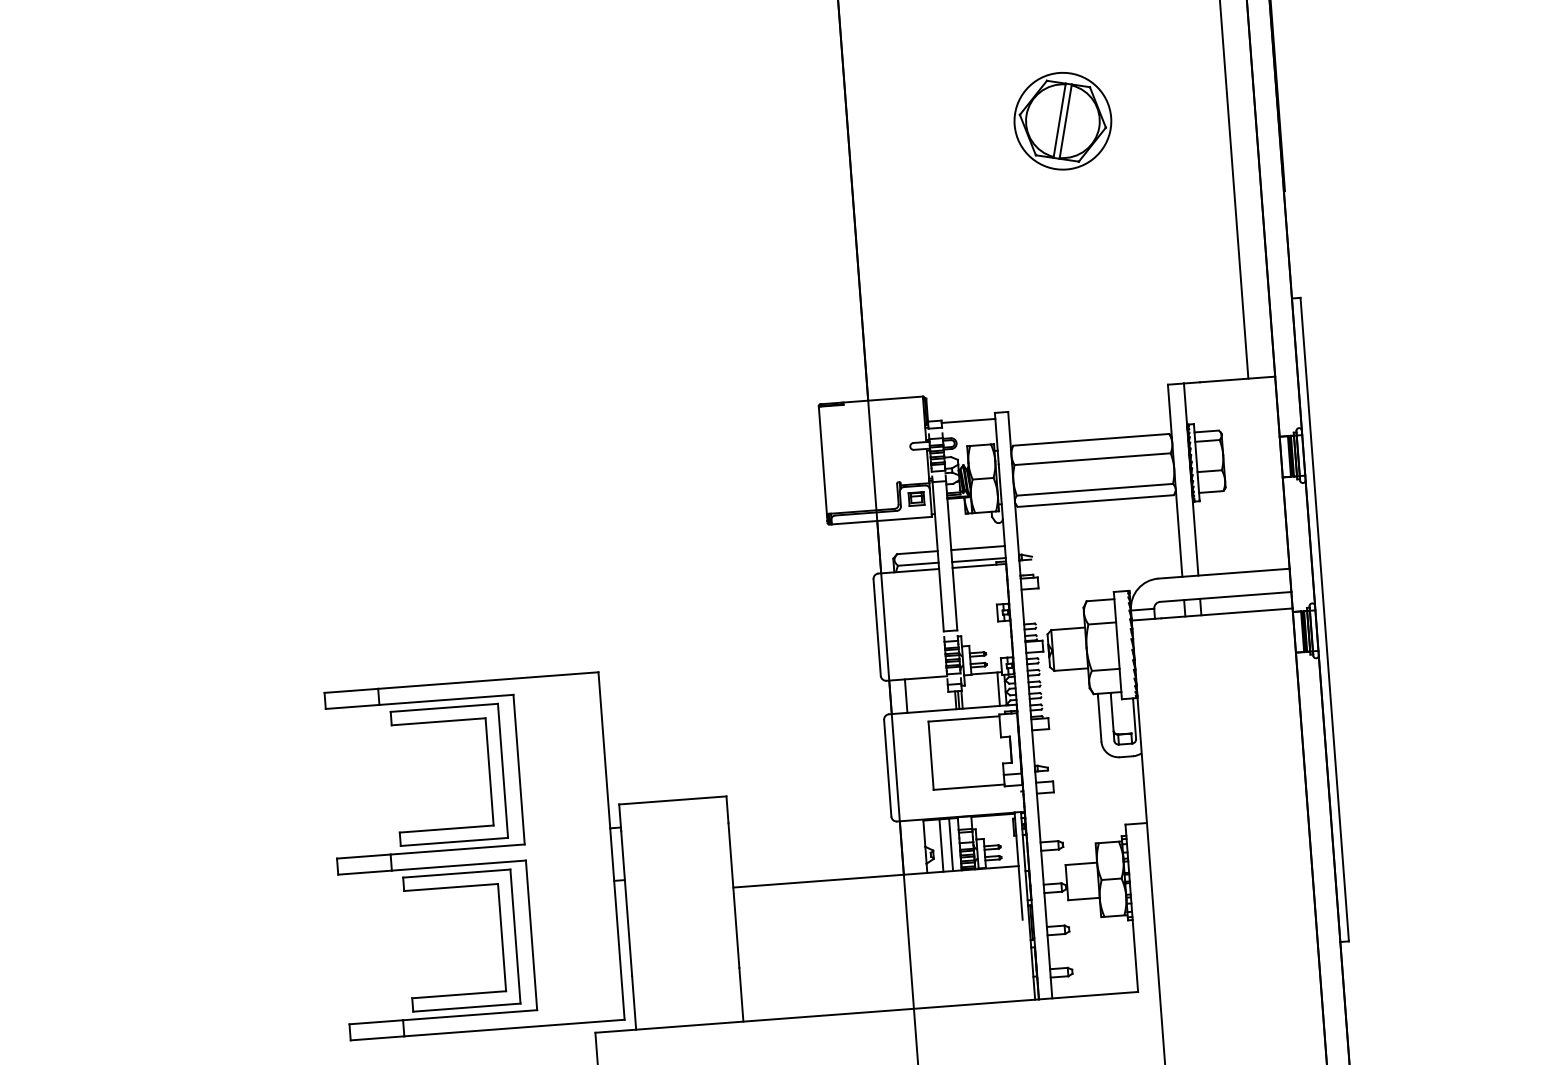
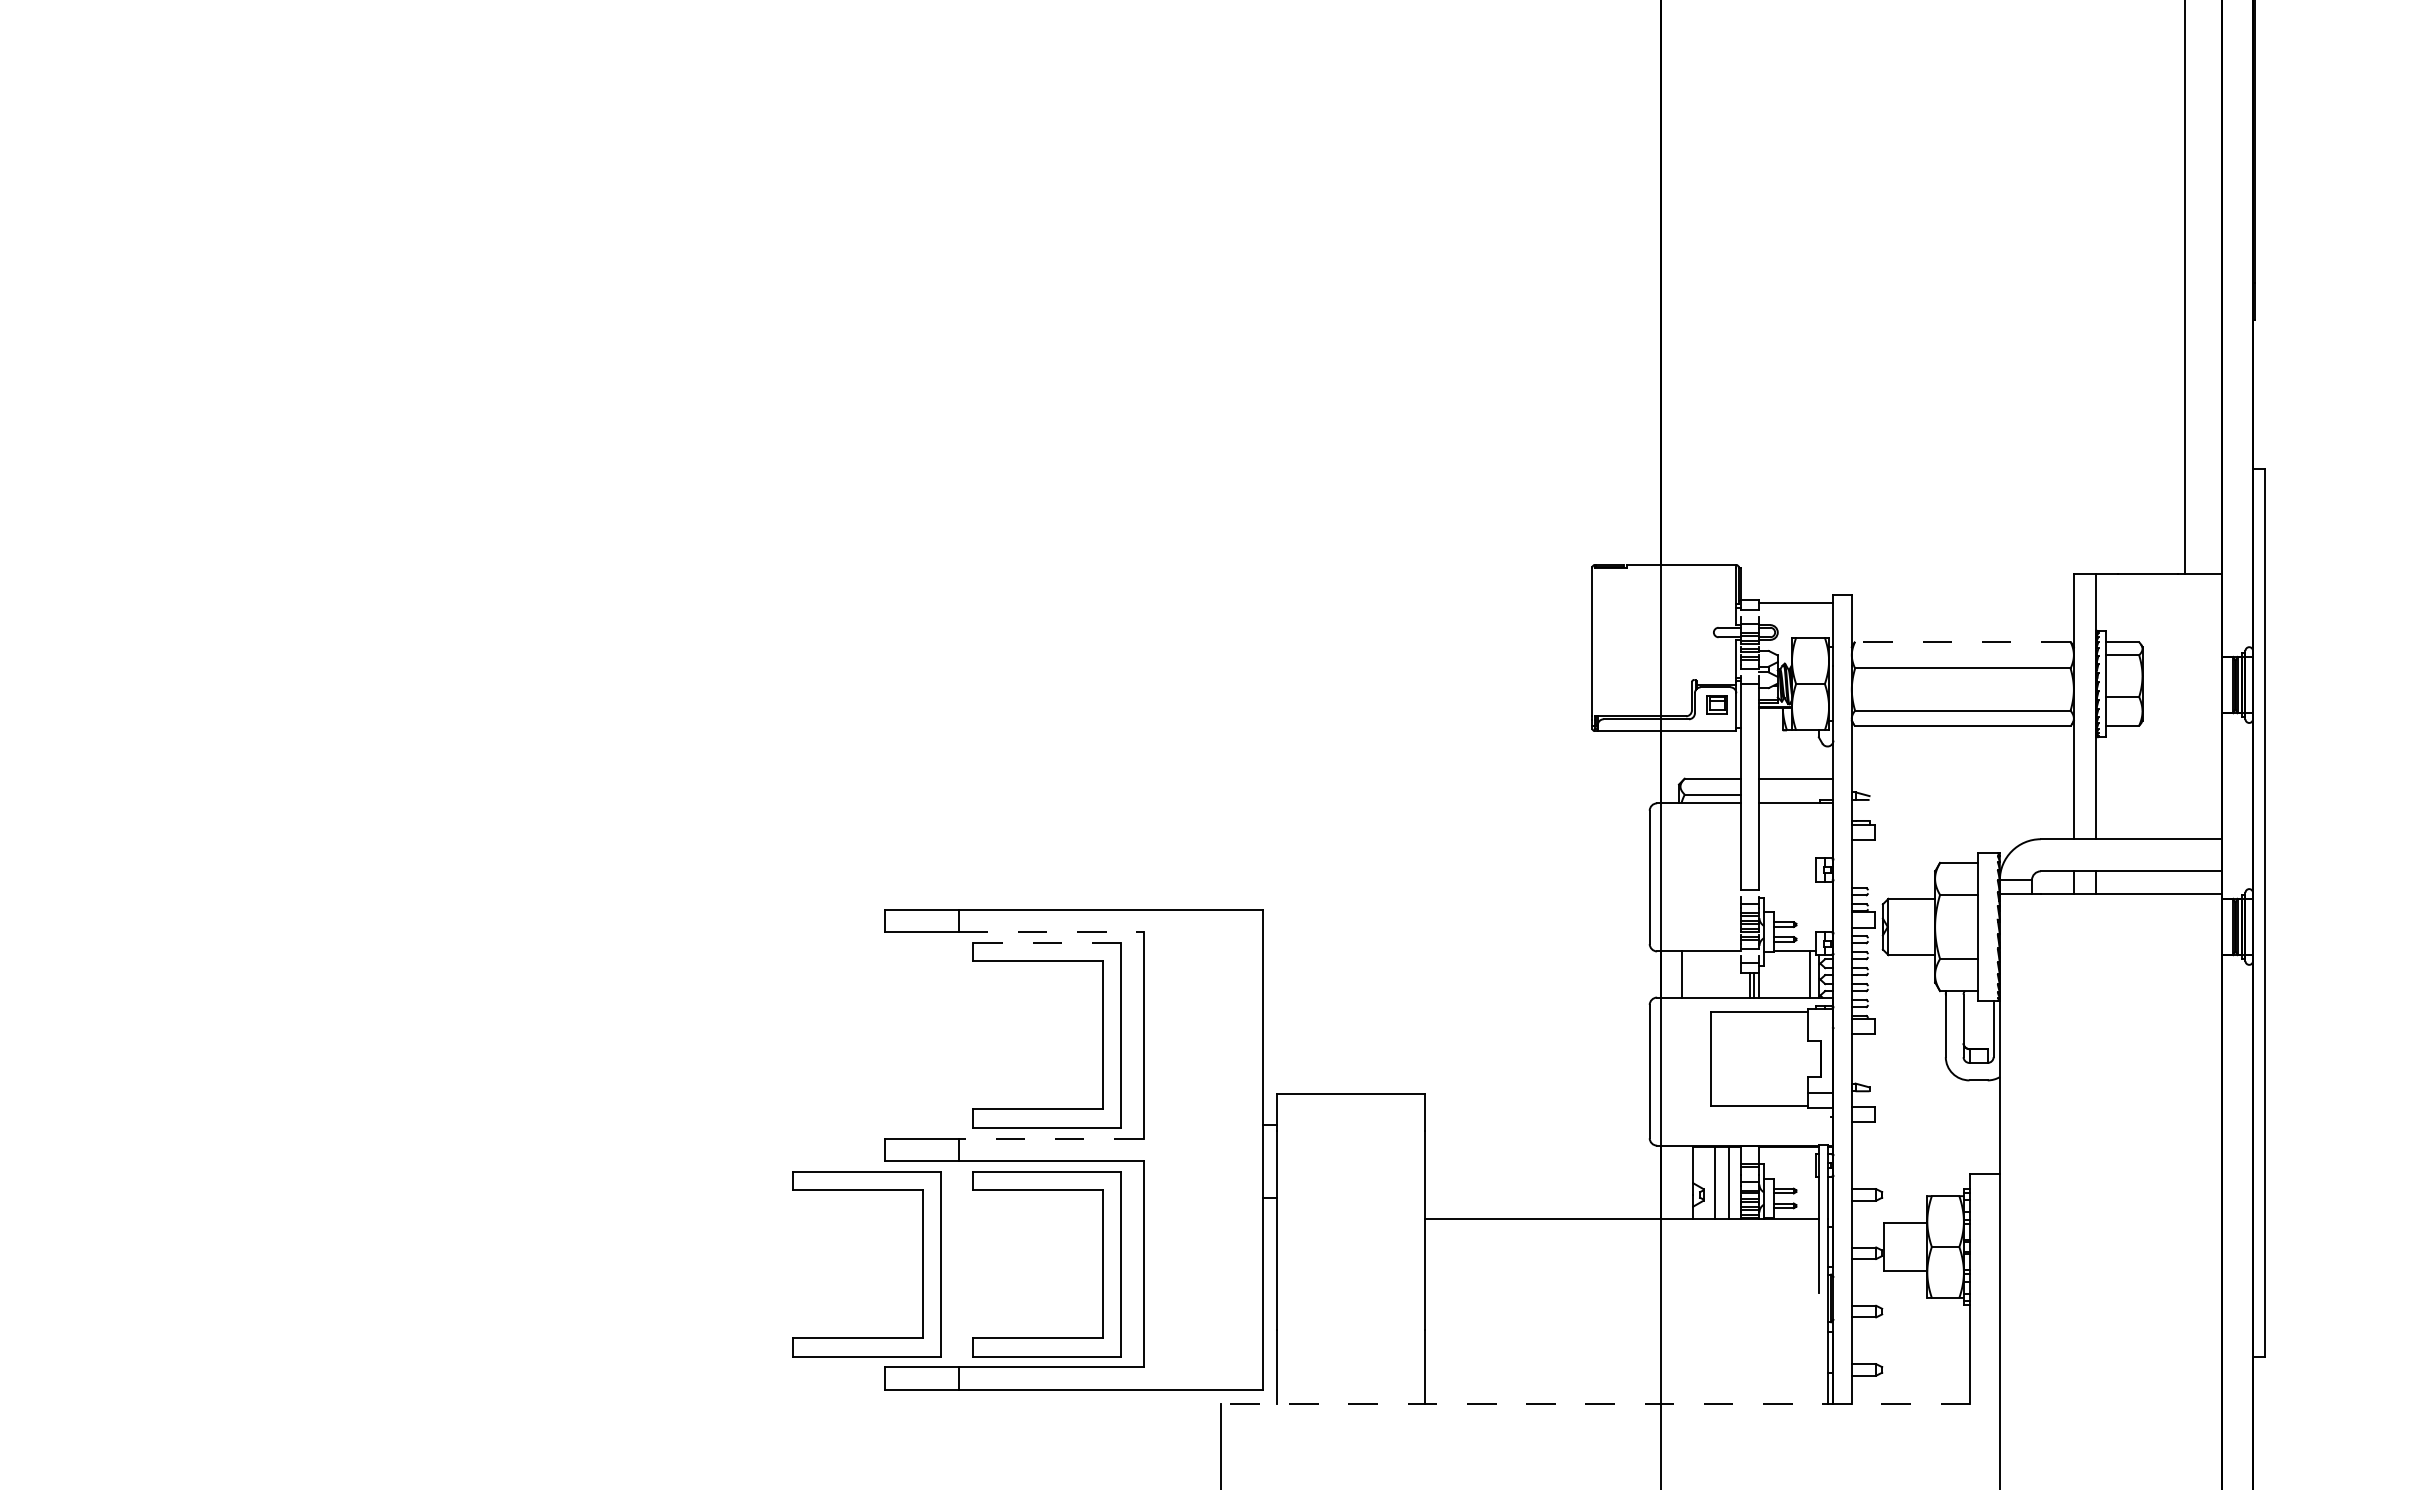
part: (1062, 121) -> (1956, 201), removed
line: (1090, 439) -> (1962, 641), solid -> dashed
line: (979, 560) -> (1796, 795), removed
line: (446, 700) -> (1051, 932), solid -> dashed
line: (443, 707) -> (1046, 942), solid -> dashed
line: (458, 849) -> (1051, 1138), solid -> dashed
part: (371, 947) -> (922, 1264), added
line: (866, 1012) -> (1595, 1404), solid -> dashed

